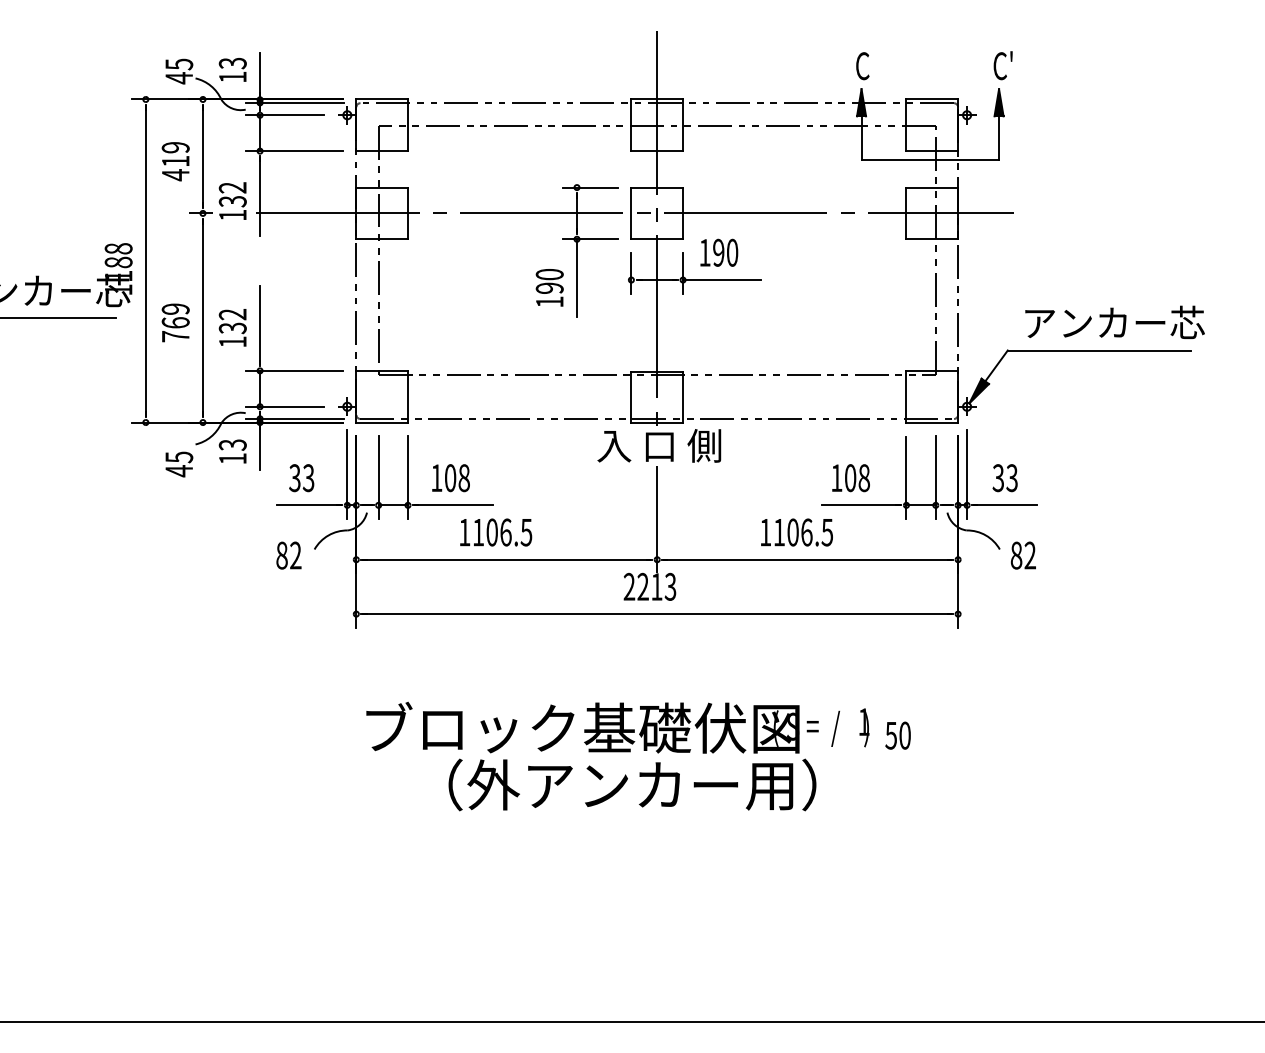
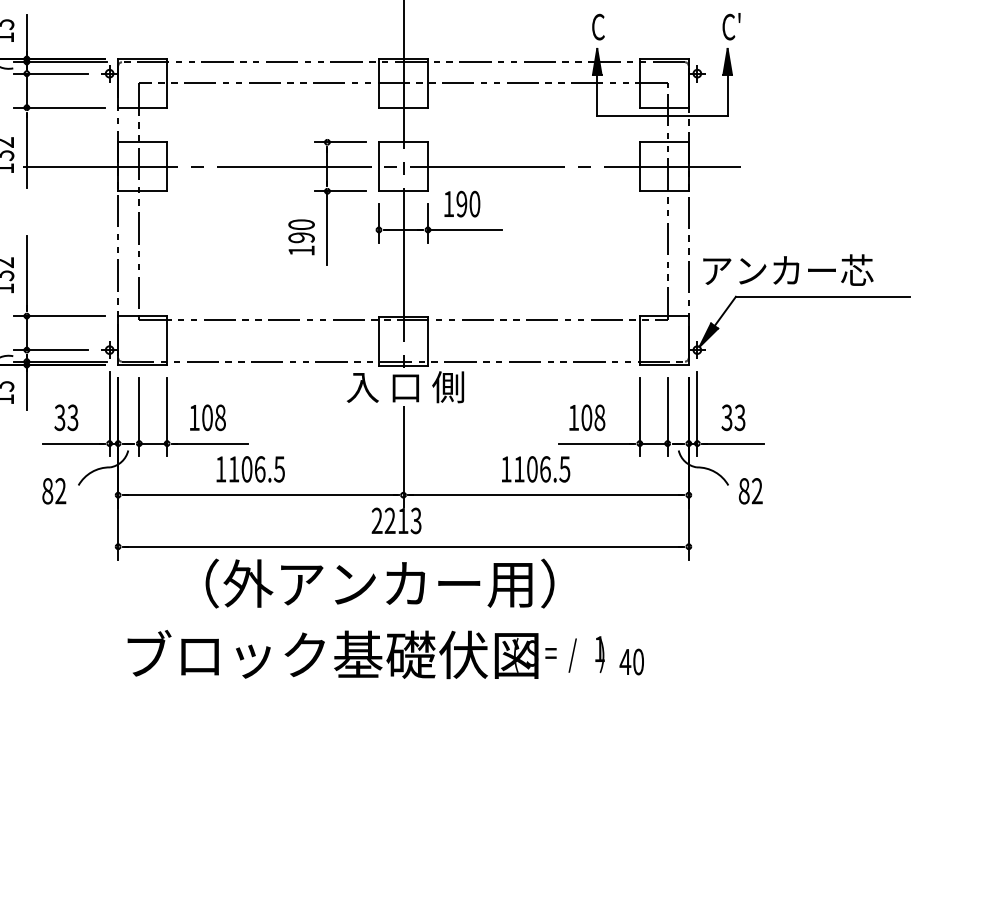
text: (1114, 321) -> (787, 269), moved
text: (891, 735) -> (625, 661), 50 -> 40
text: (632, 784) -> (380, 583), moved

